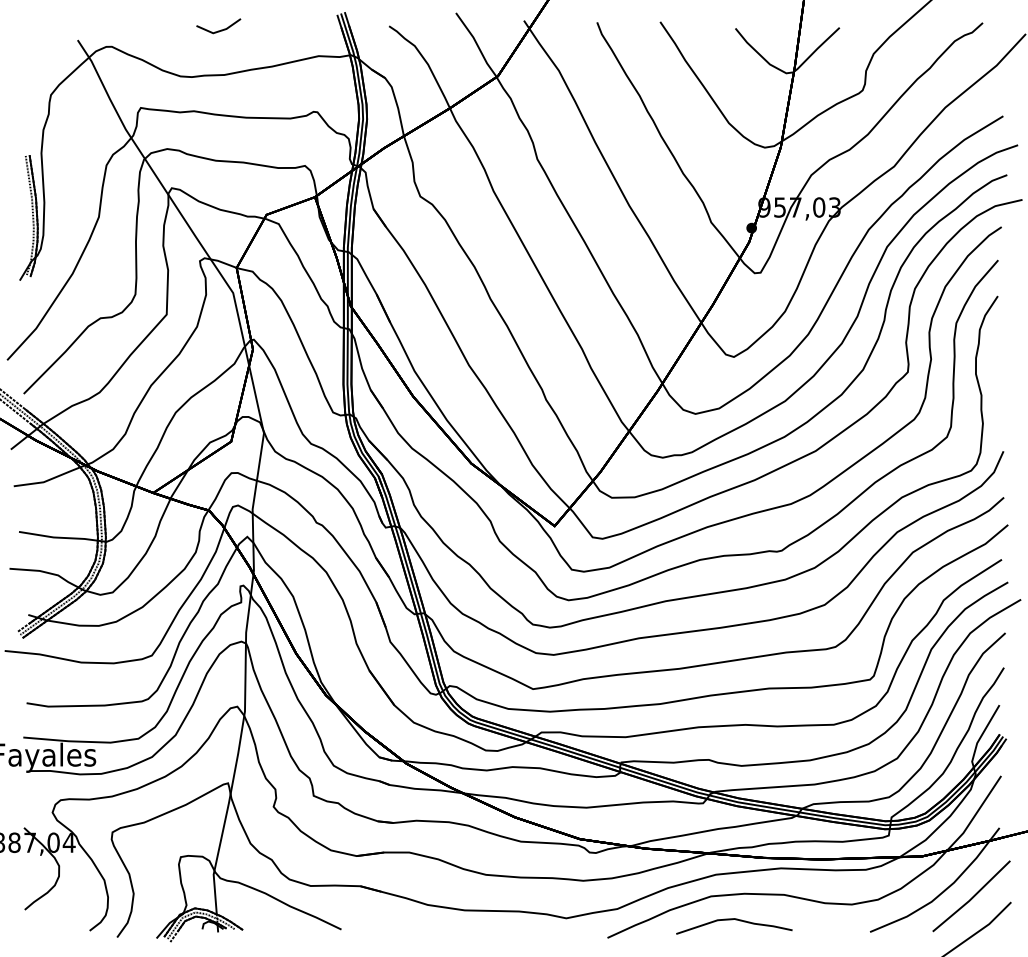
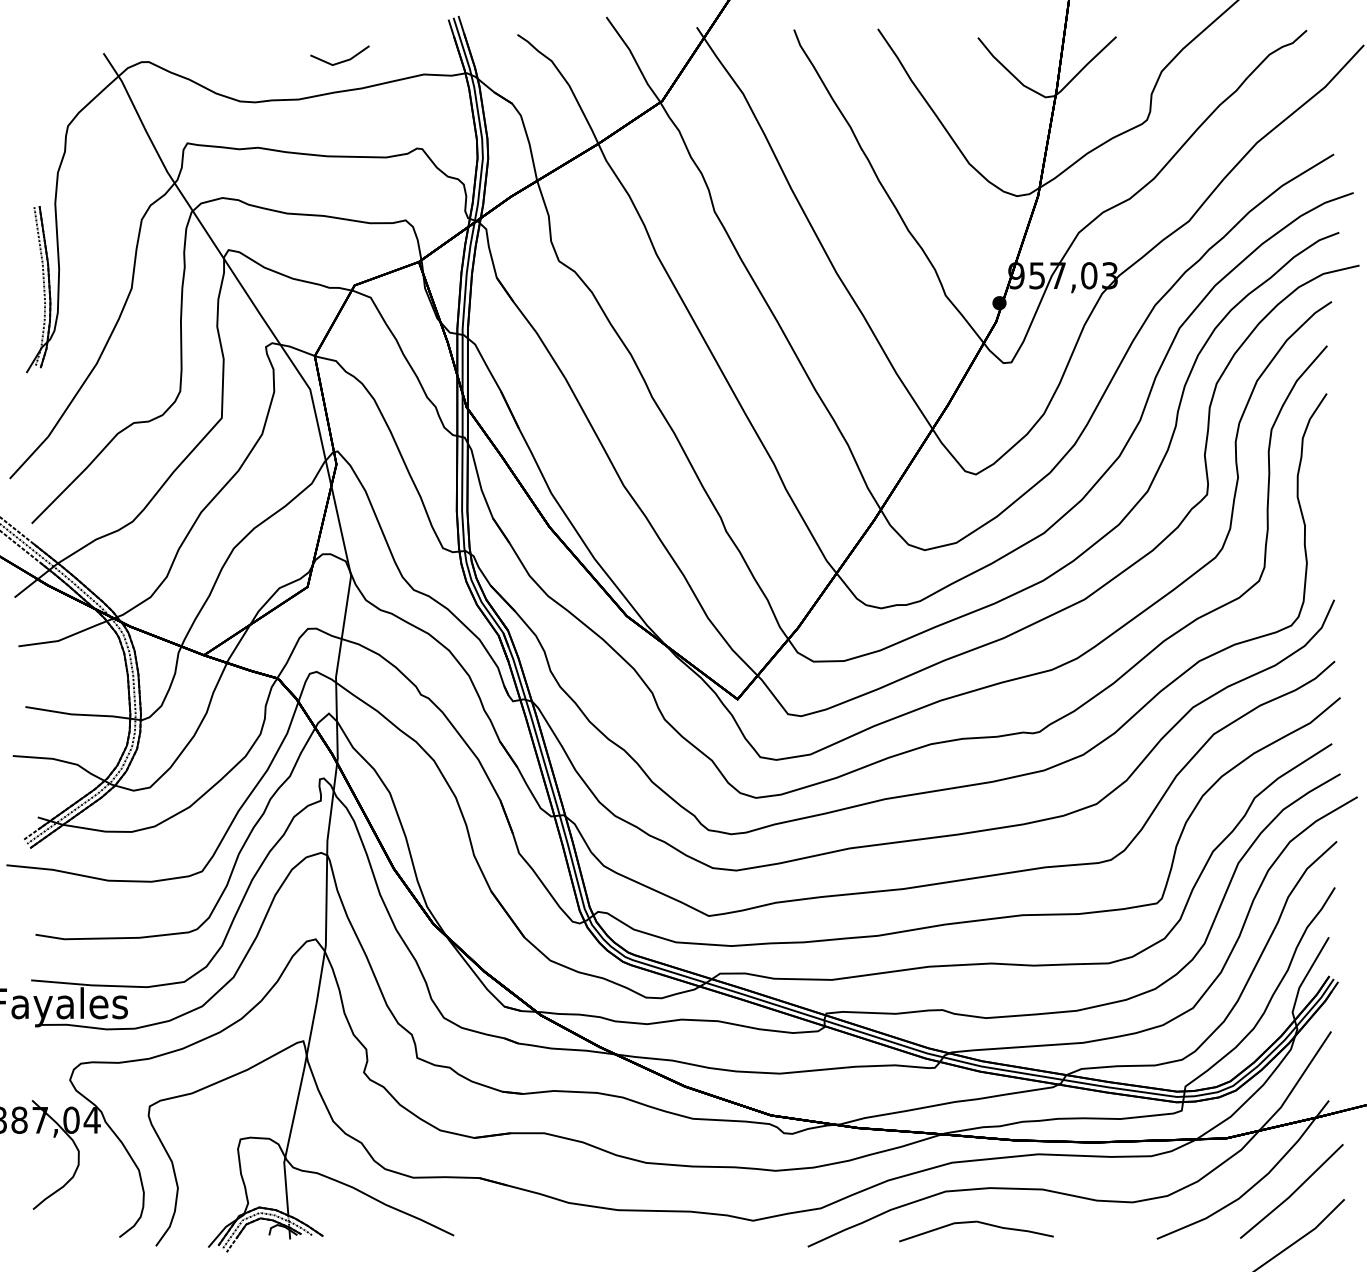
line: (219, 30) -> (340, 61), moved

